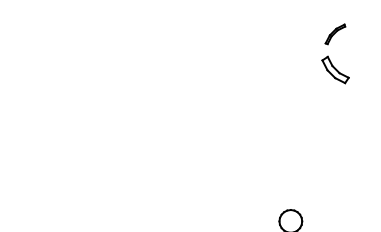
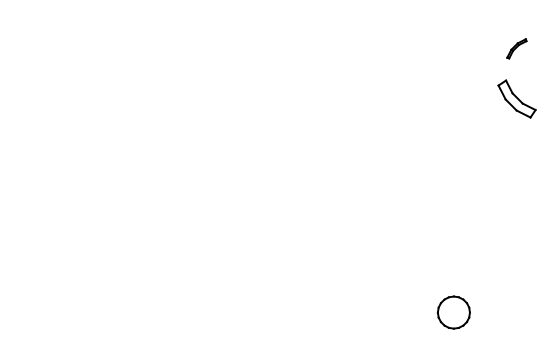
part: (335, 34) -> (516, 48), size x0.7

